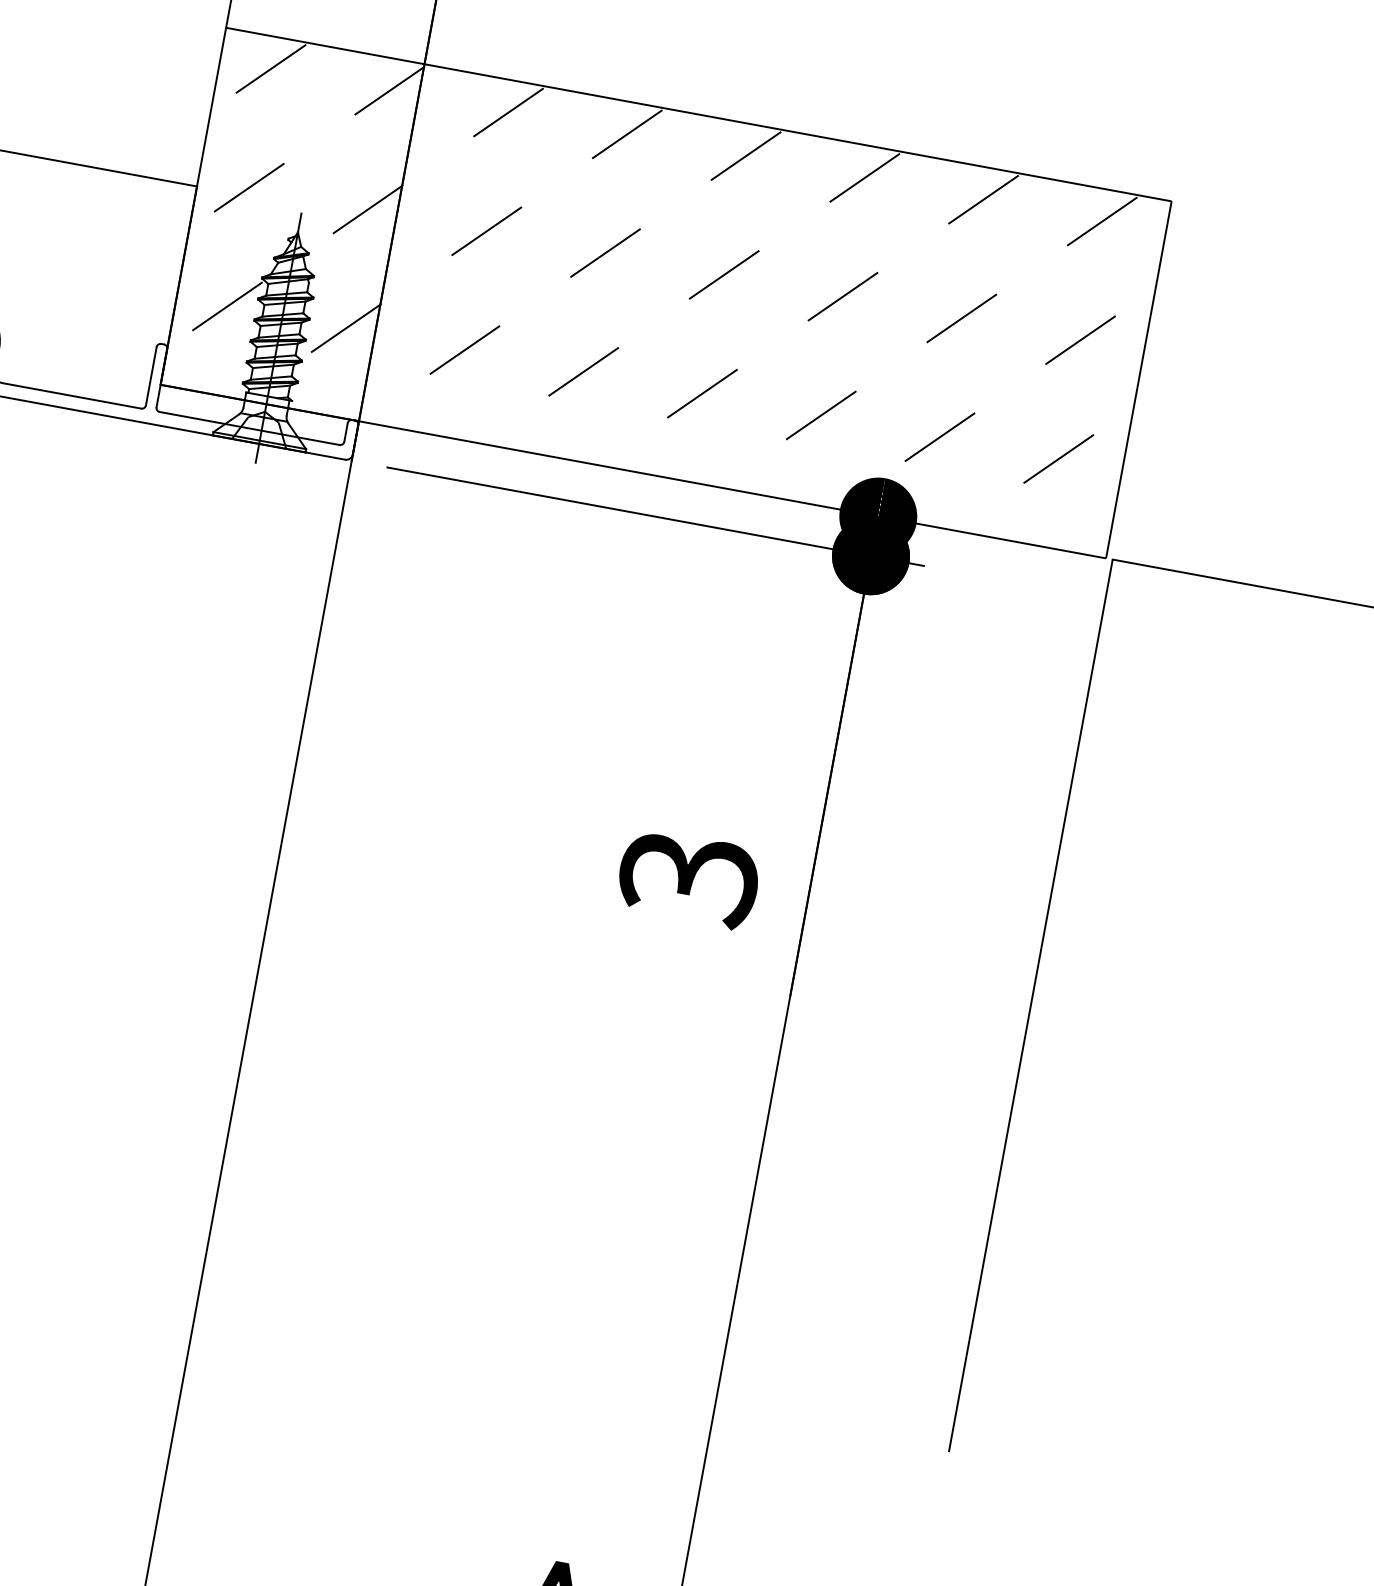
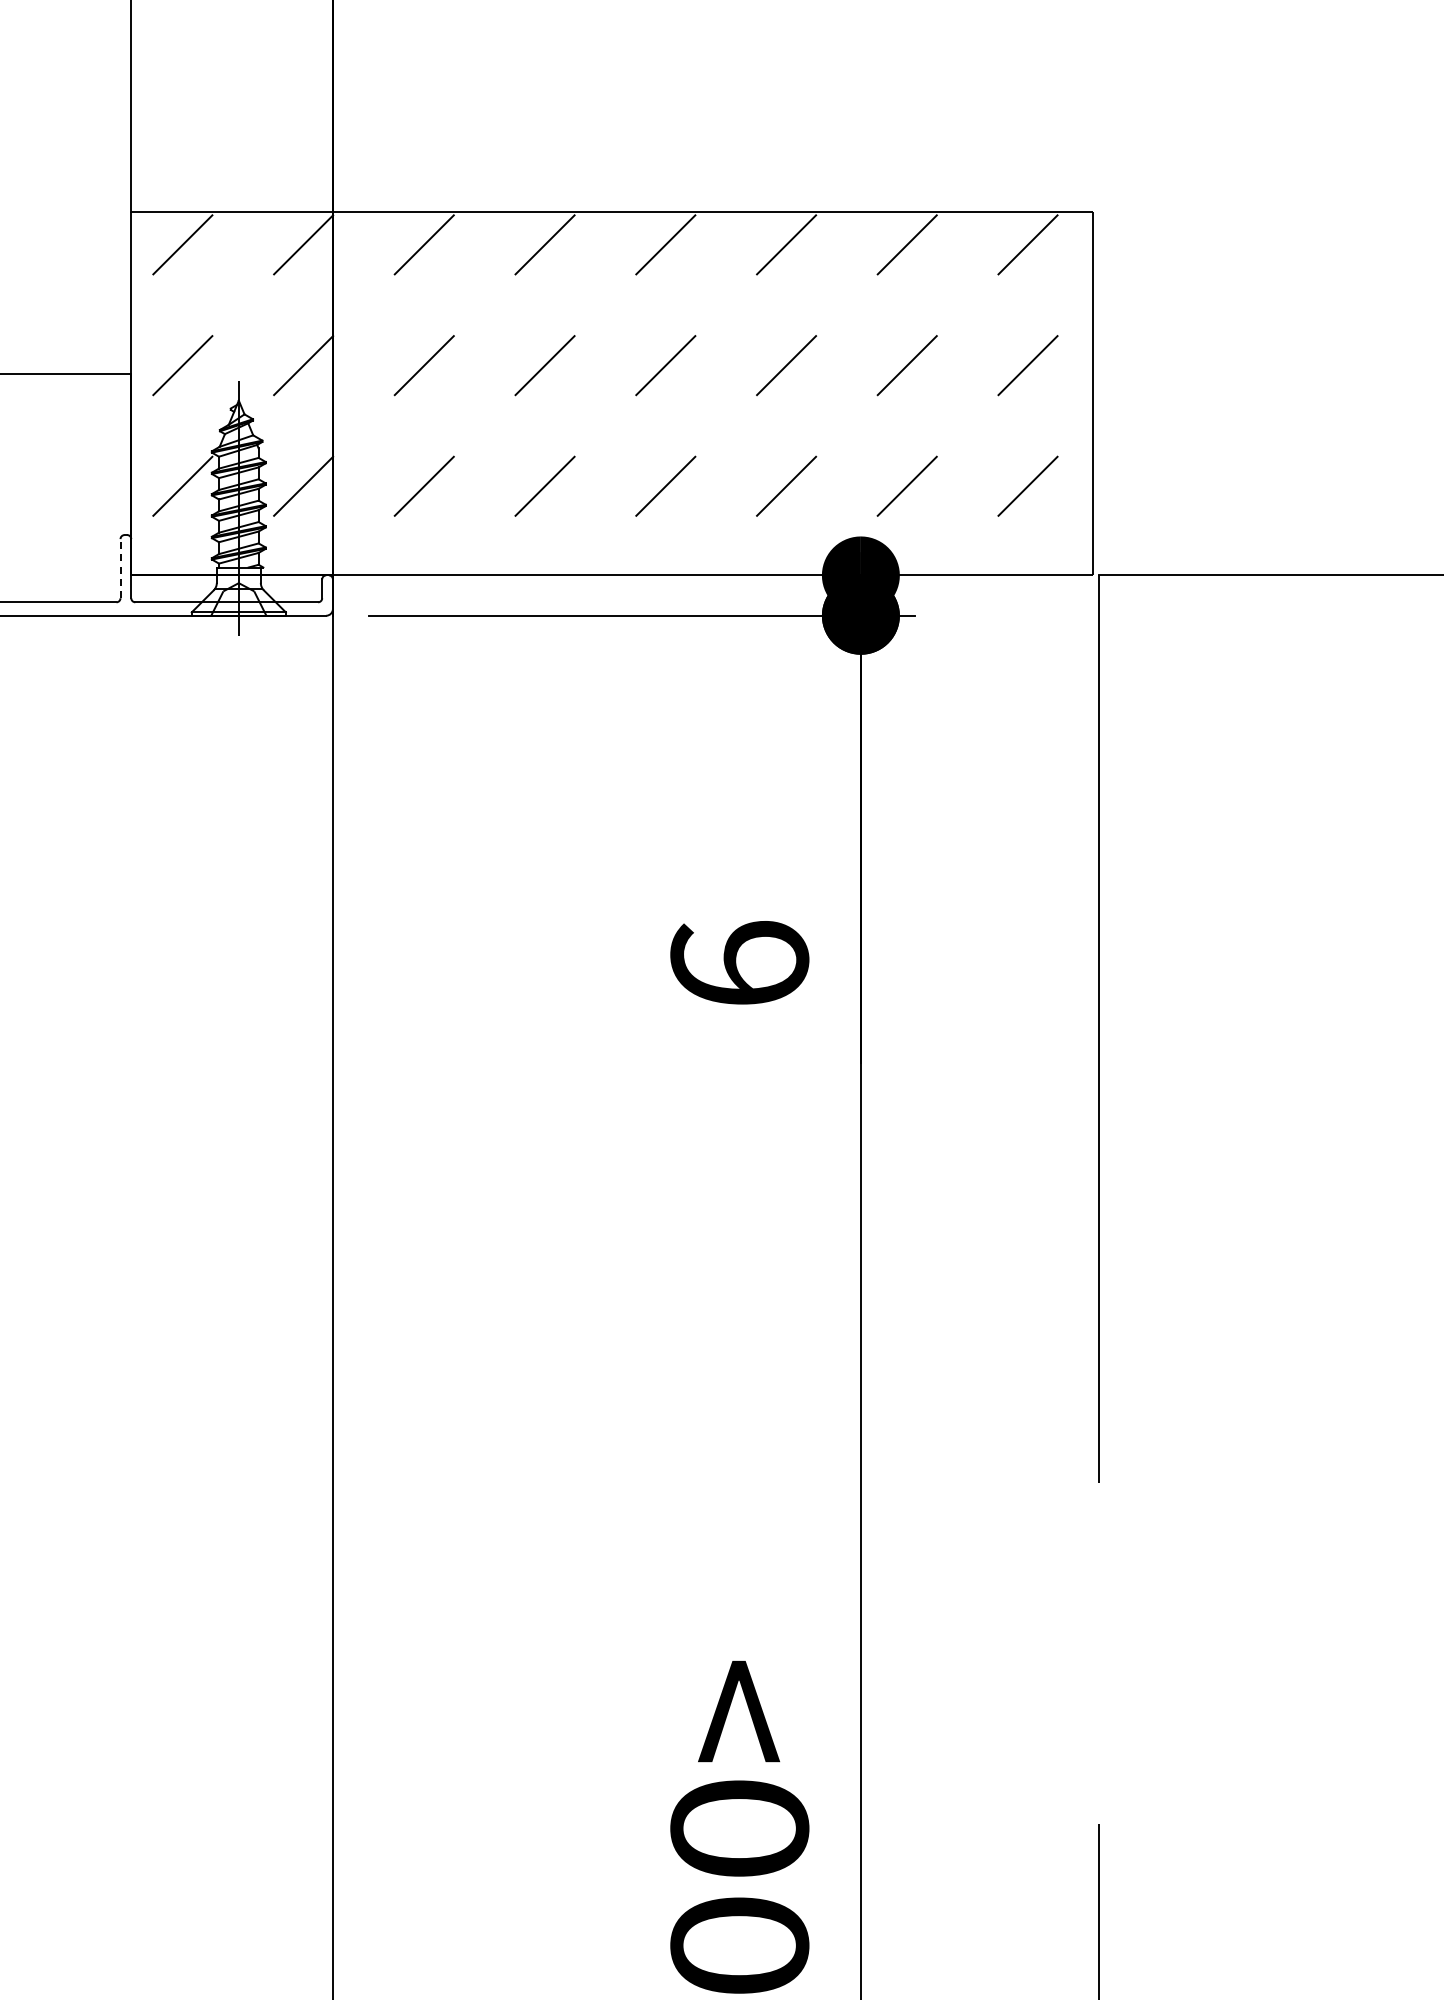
line: (151, 376) -> (120, 568), solid -> dashed
text: (688, 878) -> (739, 965), 3 -> 6

